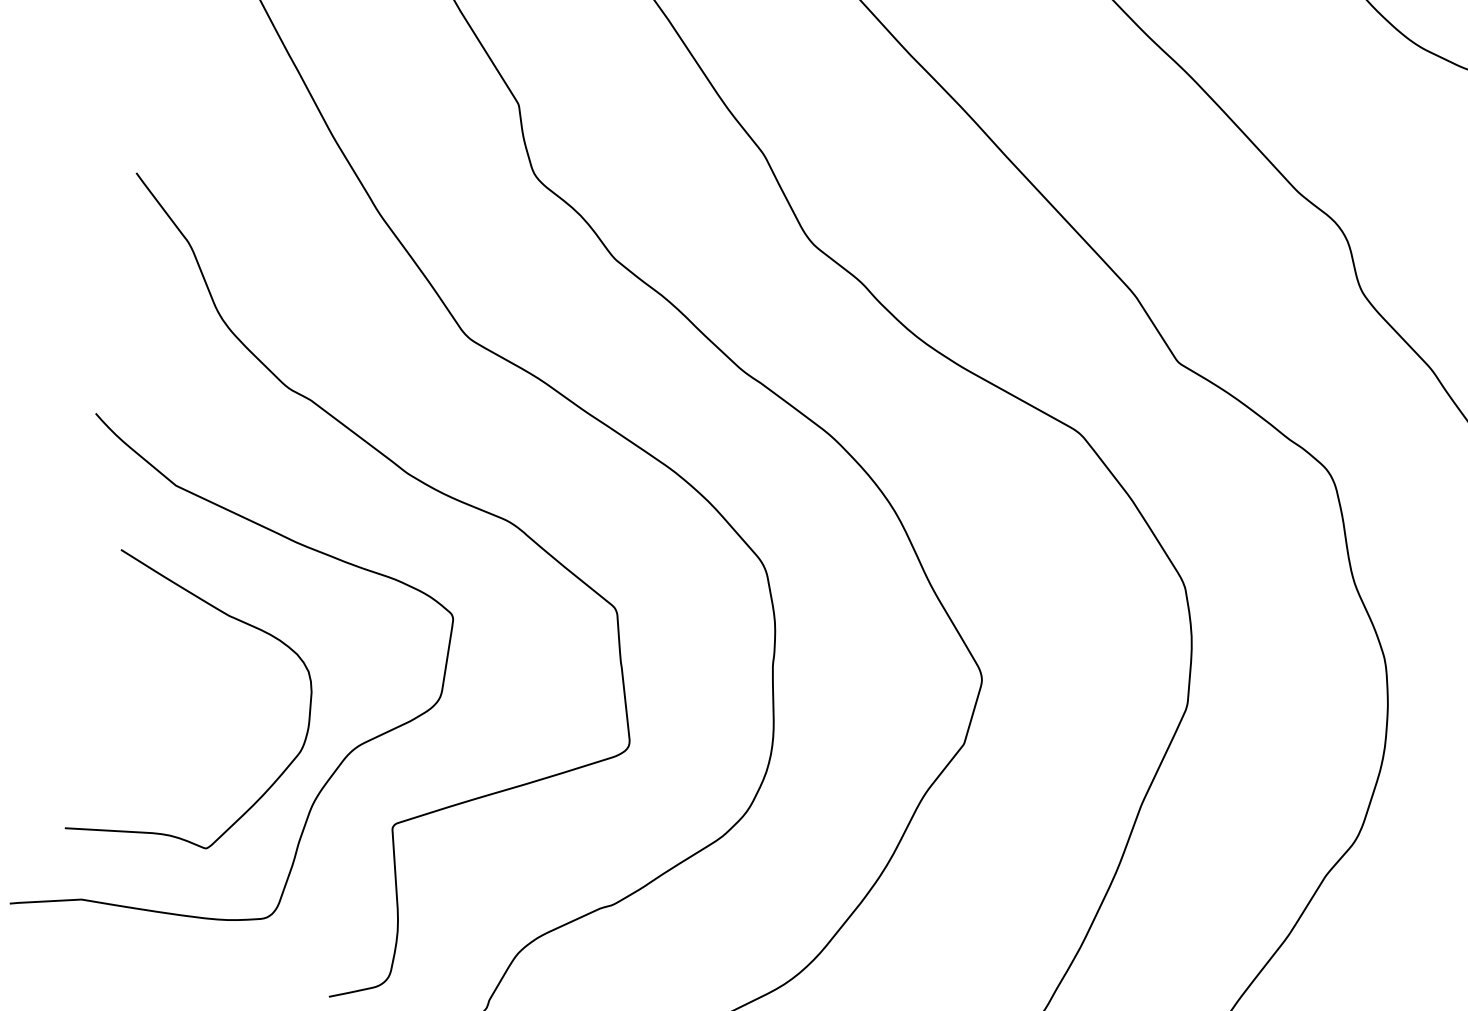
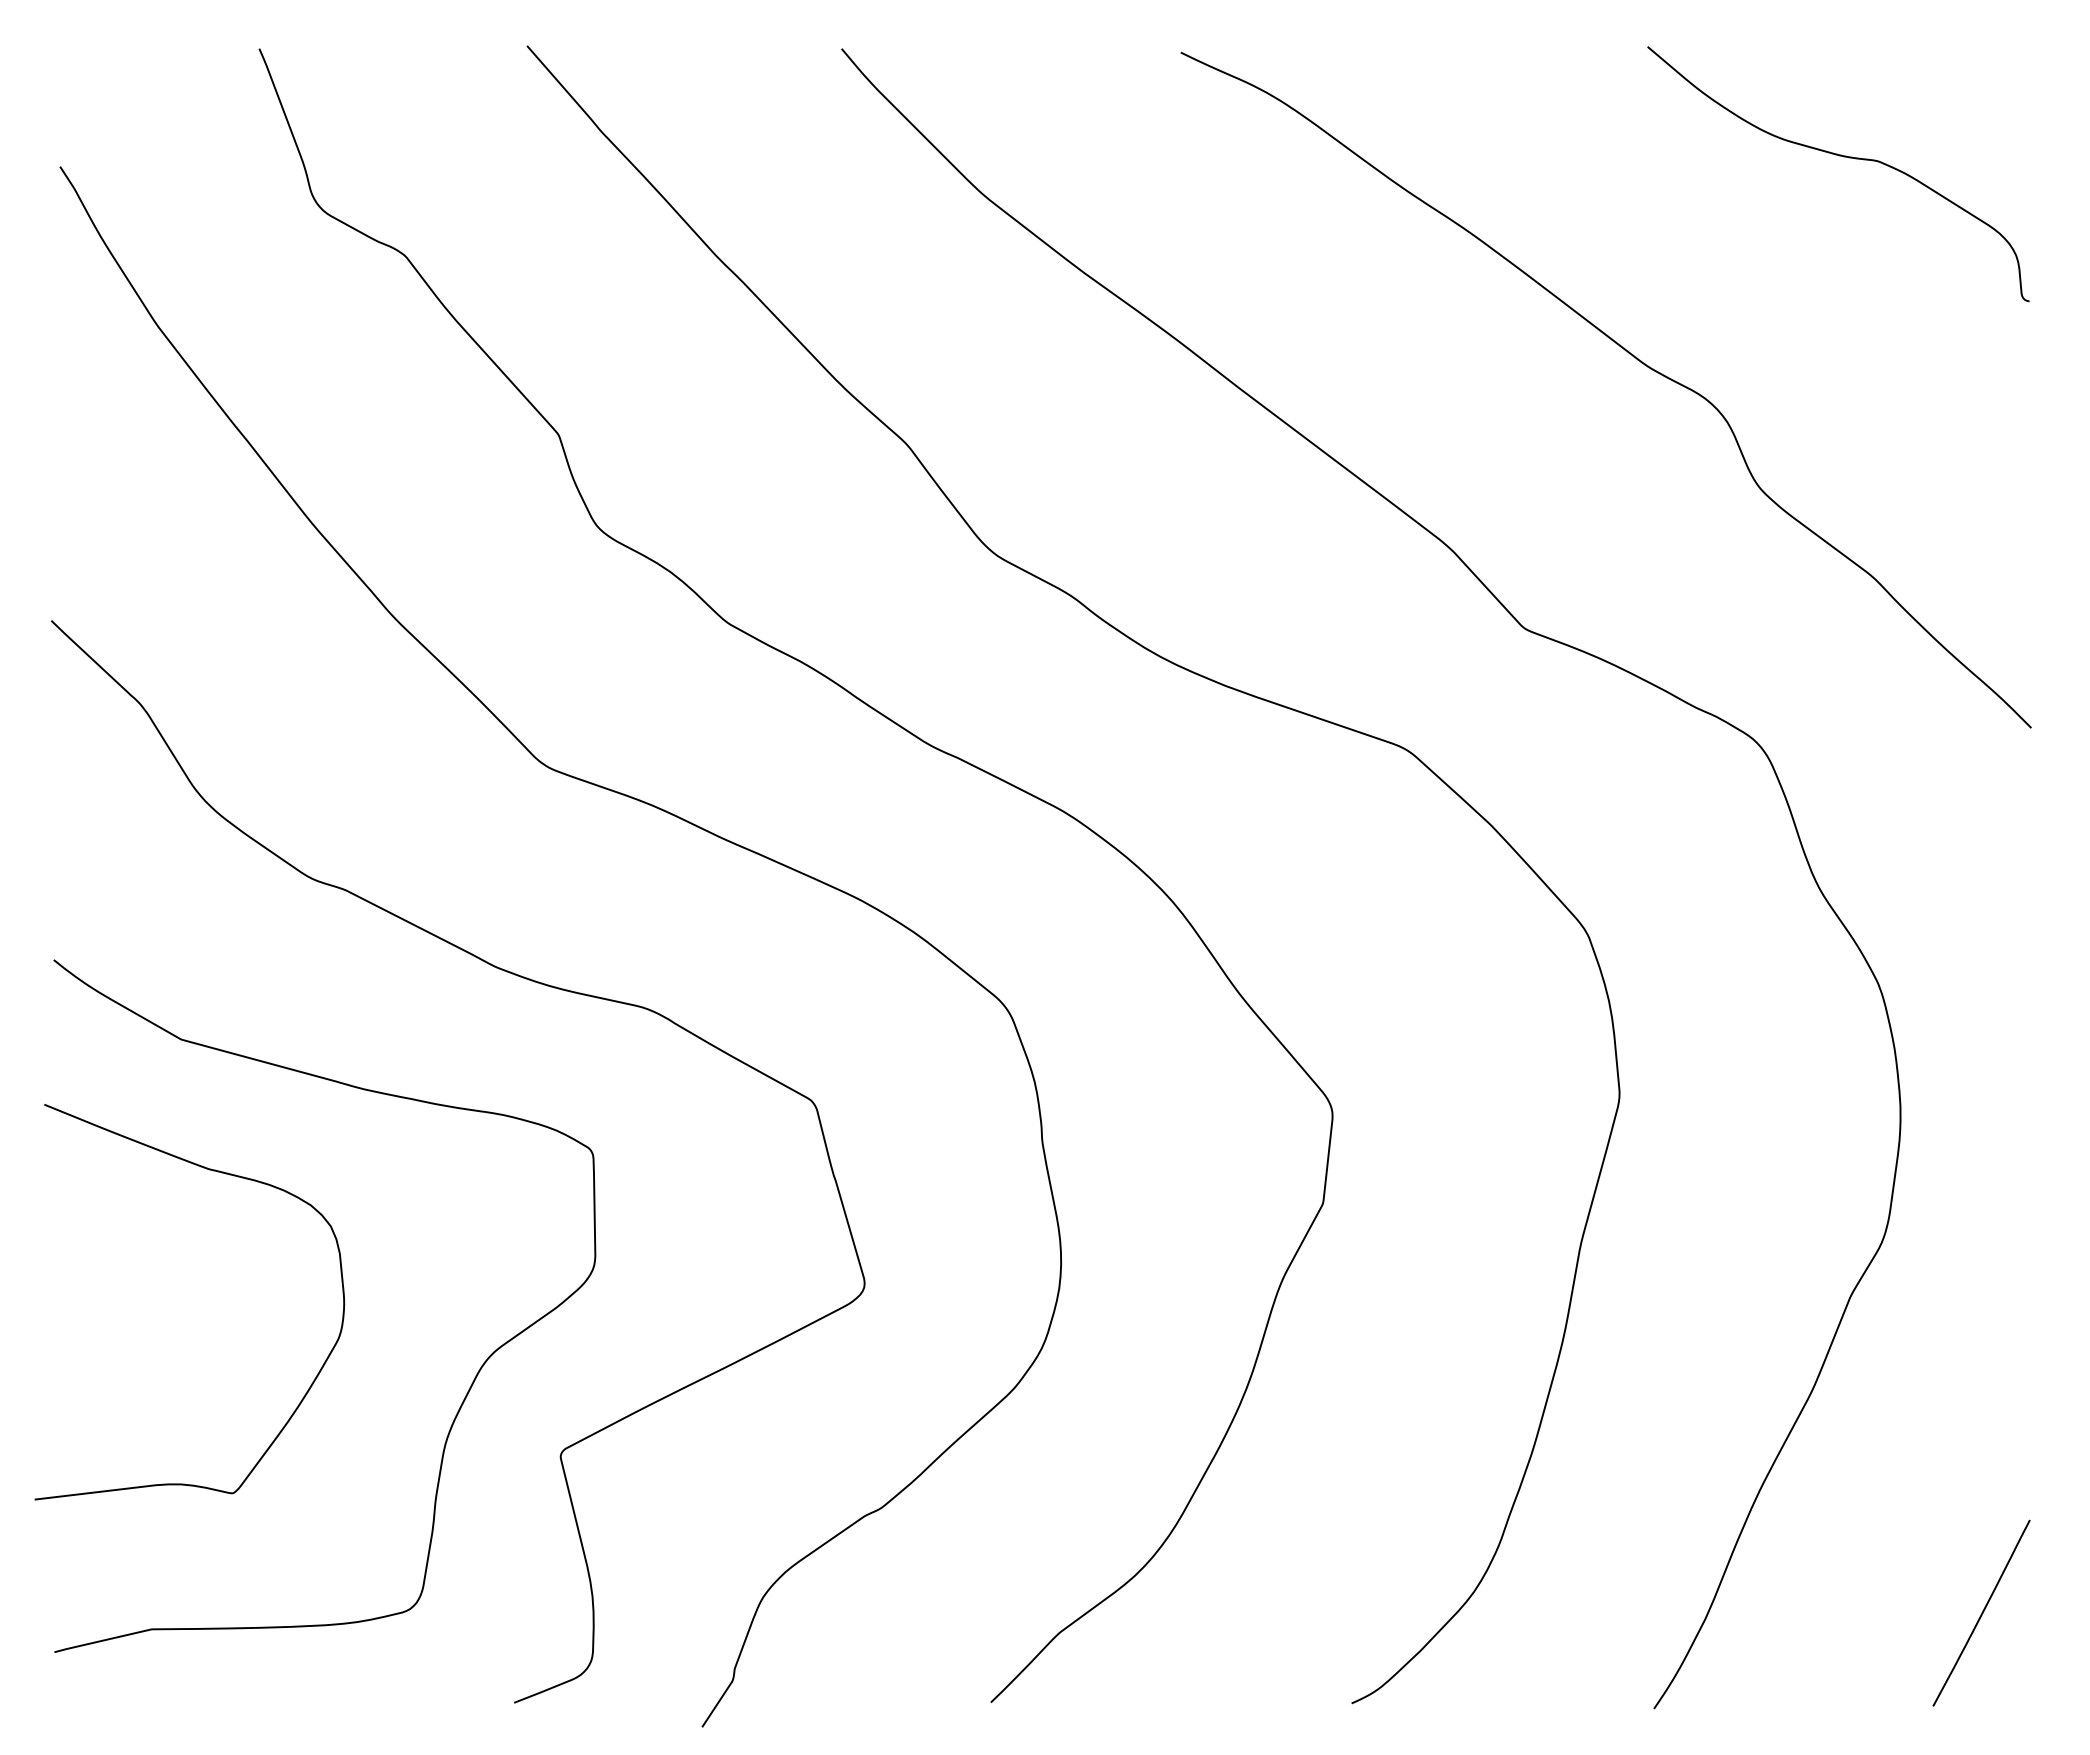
curve: (237, 620) -> (221, 1173), moved

